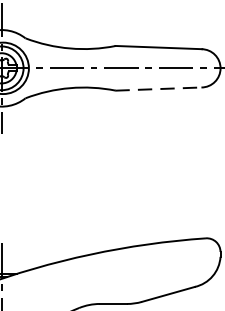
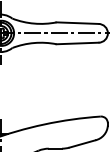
line: (158, 89) -> (77, 43), dashed -> solid

